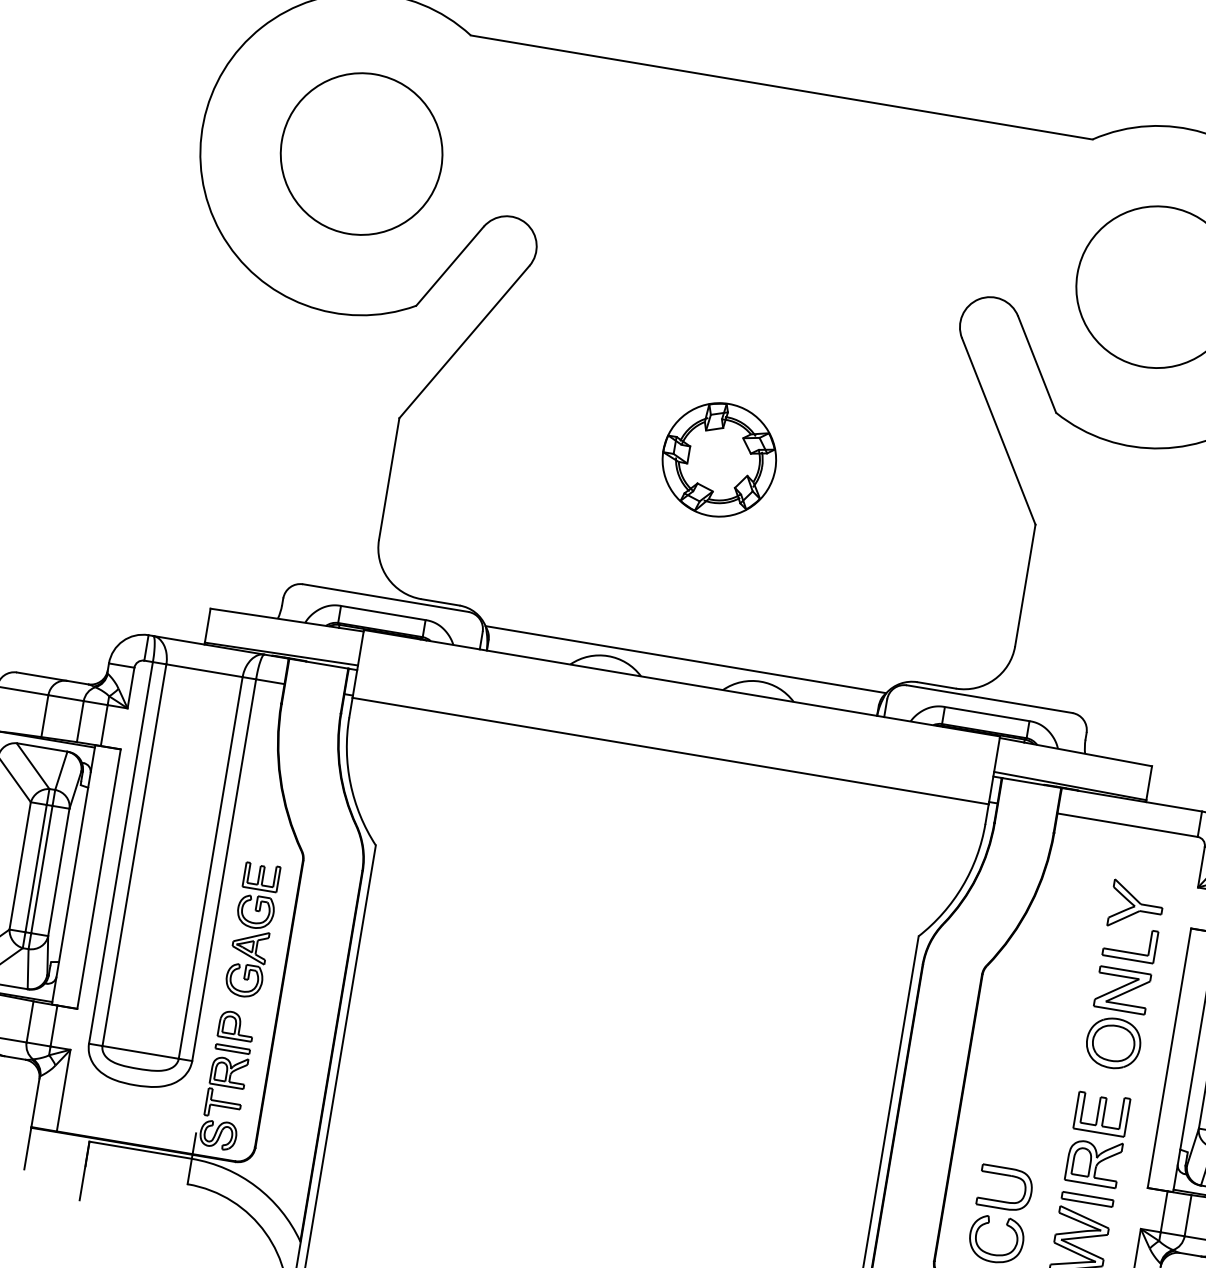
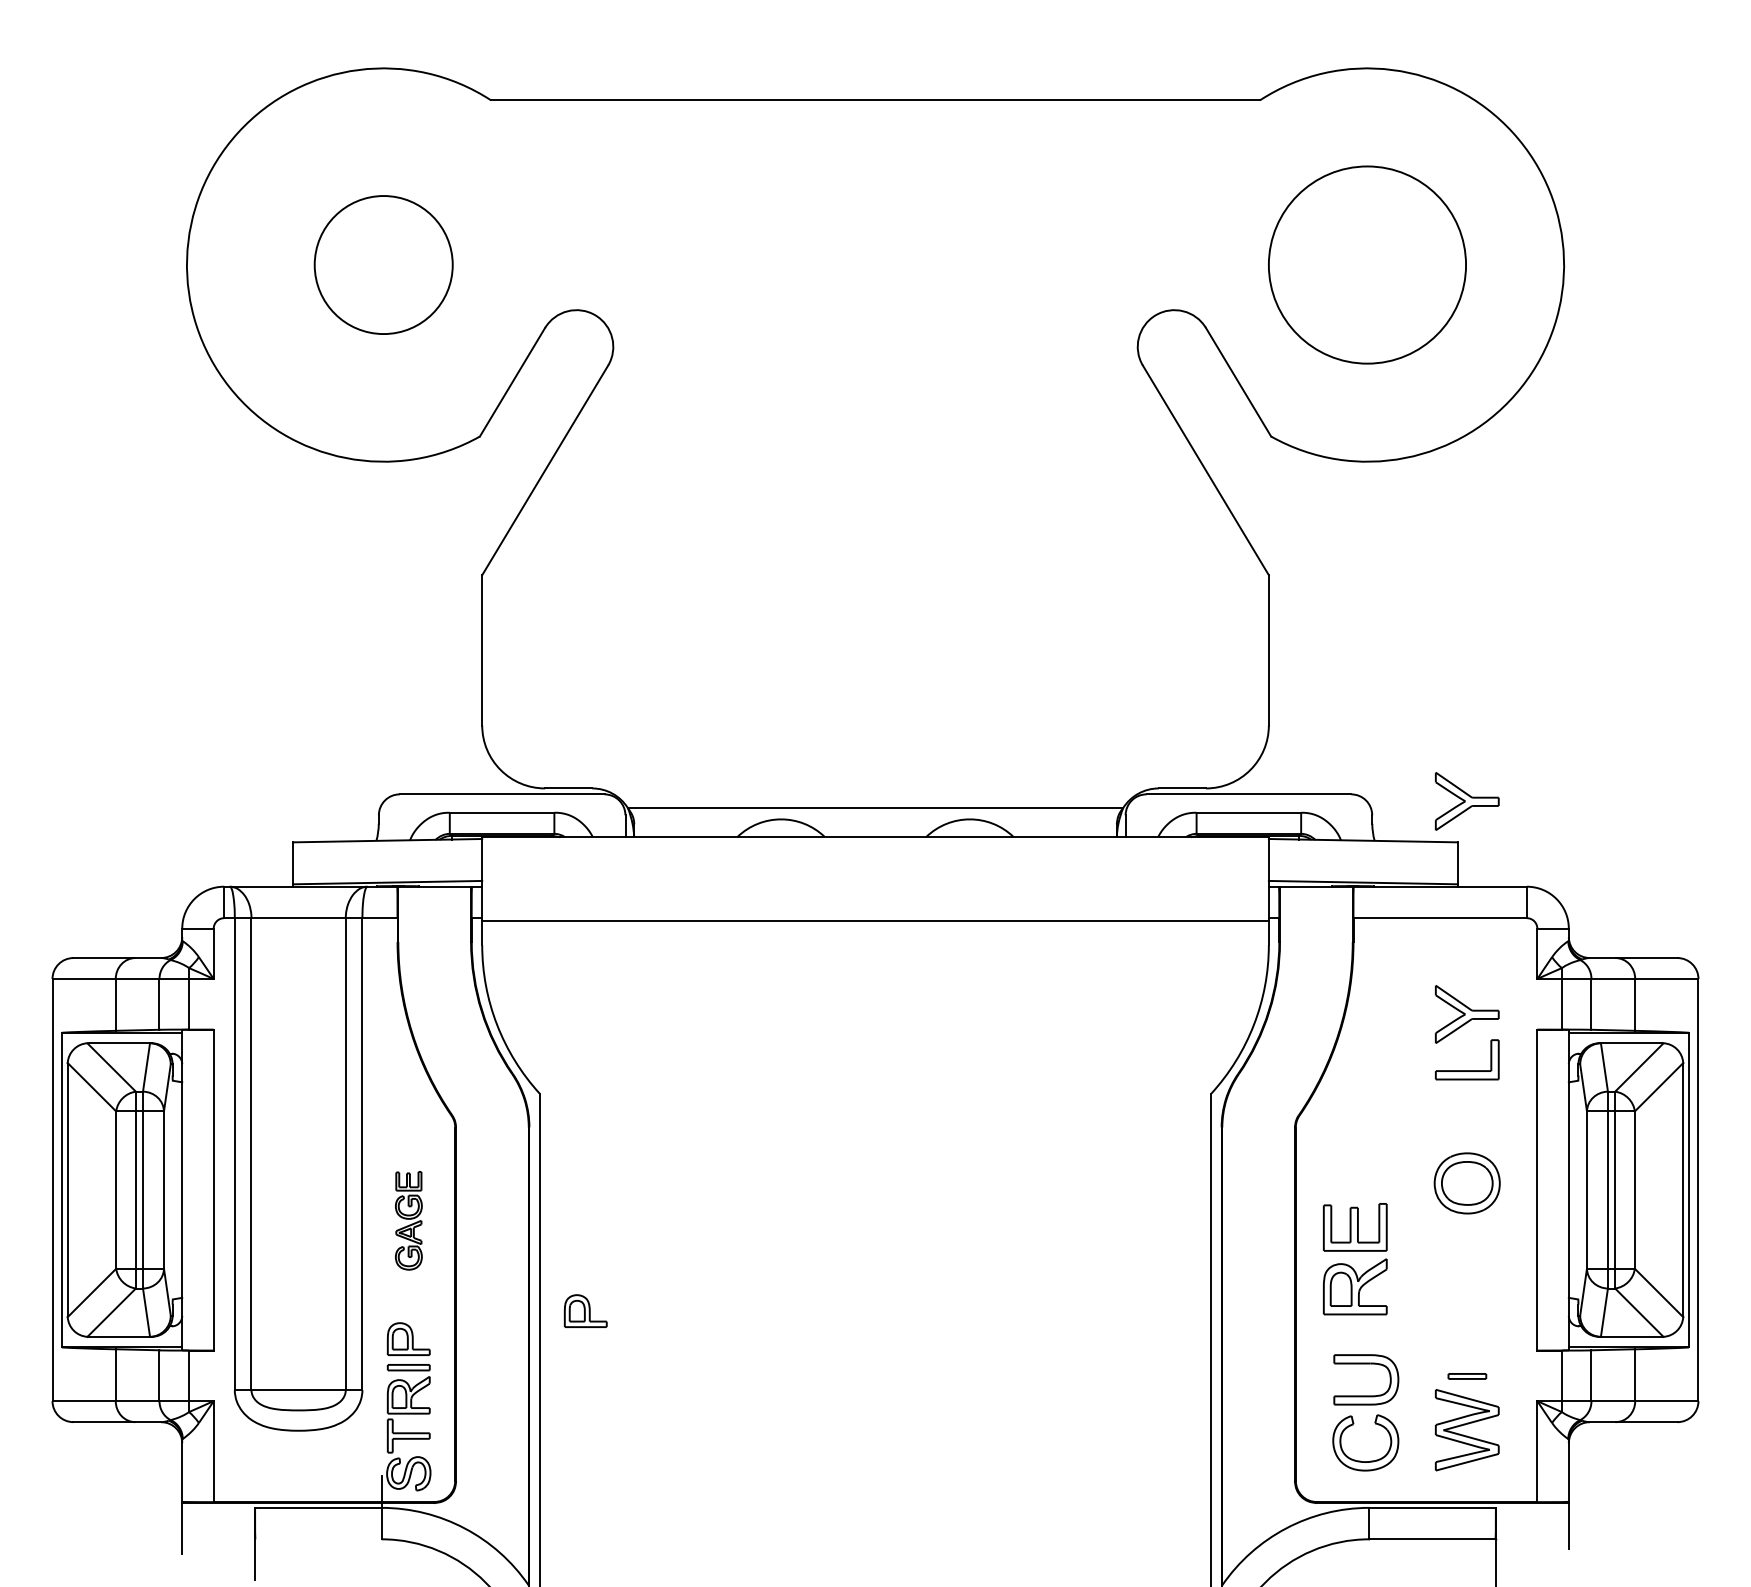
circle: (361, 153) -> (383, 264), size x0.7
part: (719, 459) -> (875, 560), removed
part: (1165, 734) -> (1467, 801), added
part: (252, 930) -> (408, 1220), size x0.6
part: (1122, 990) -> (1467, 1117), removed
part: (383, 1026) -> (585, 1310), added
part: (1092, 1143) -> (1350, 1265), moved
part: (1087, 1199) -> (1467, 1376), size x0.6

